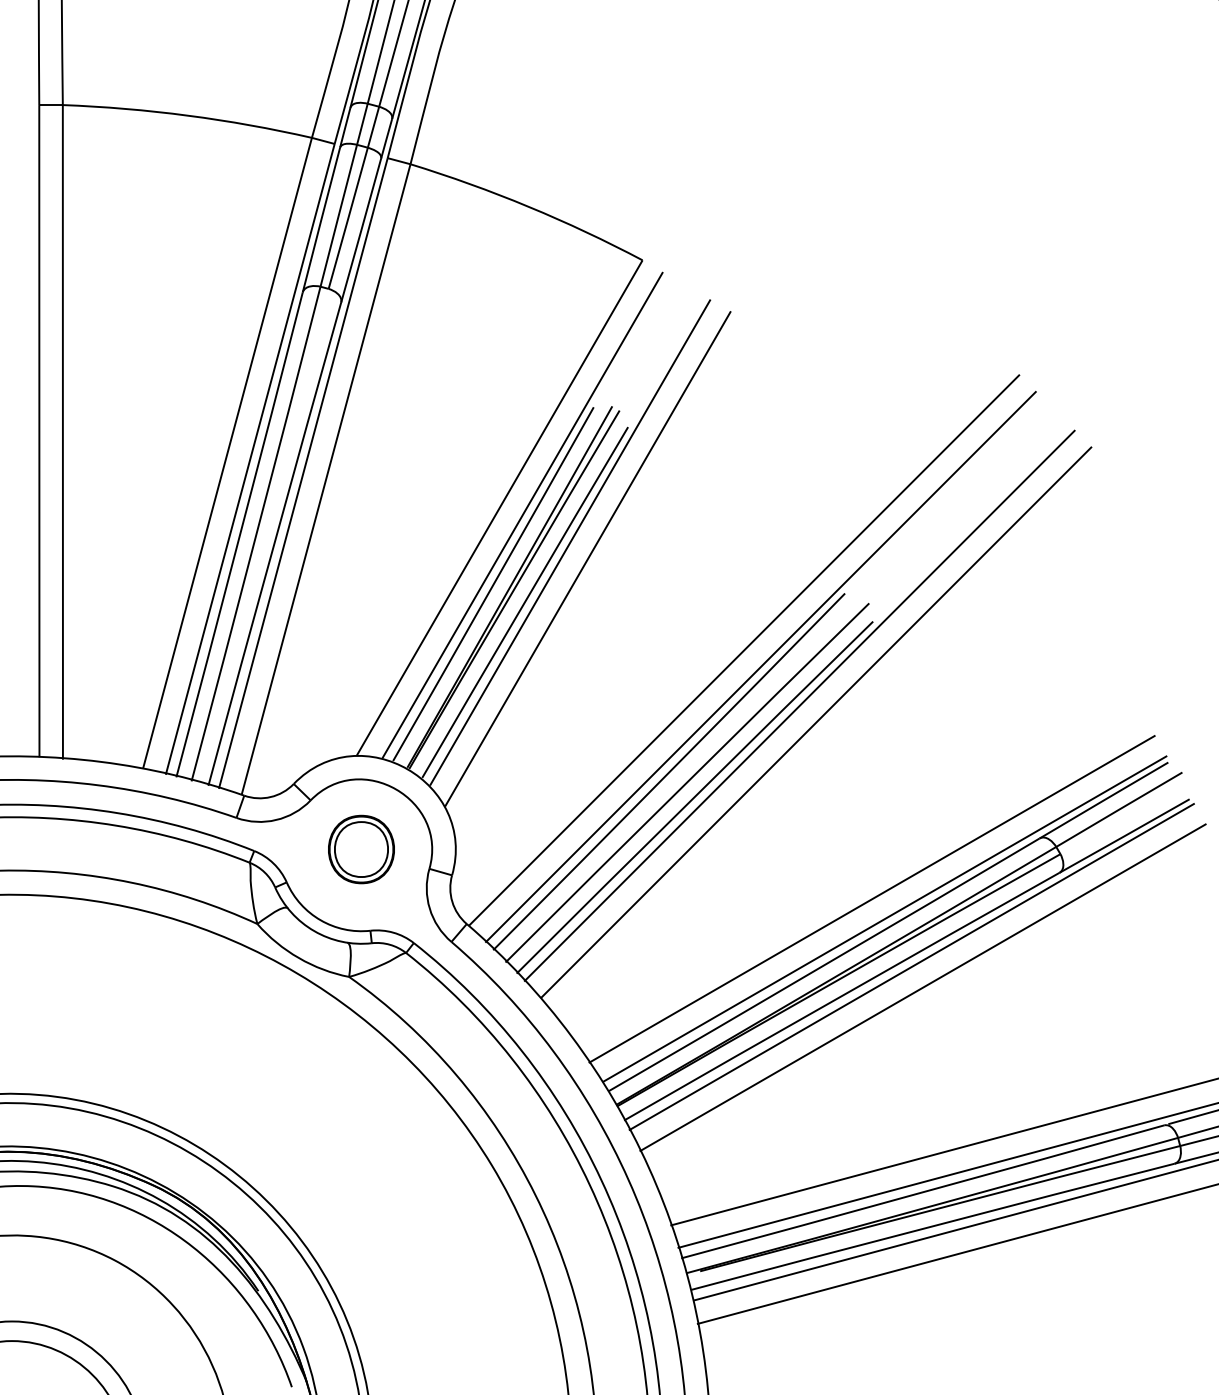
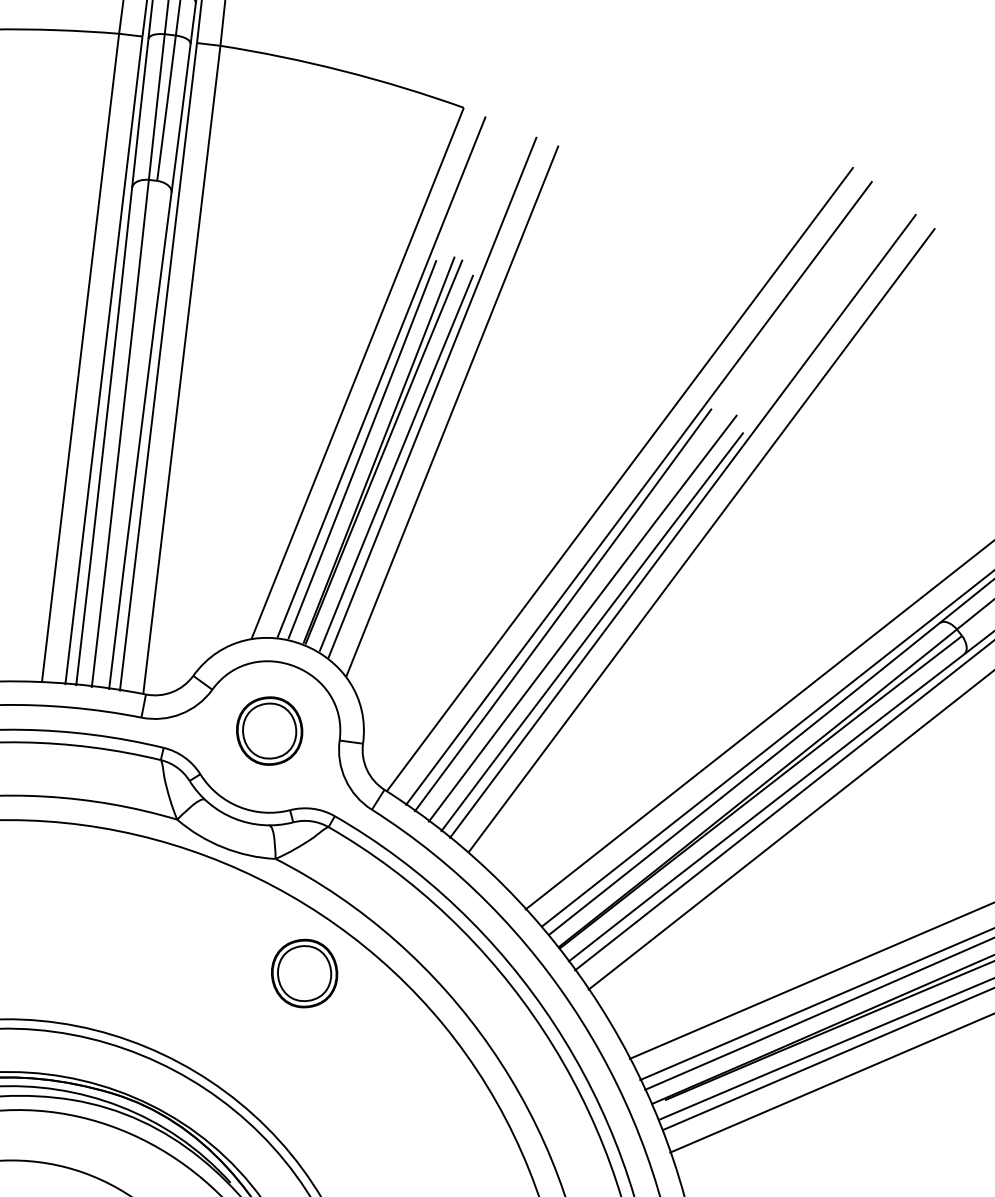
part: (361, 1094) -> (304, 973), added

